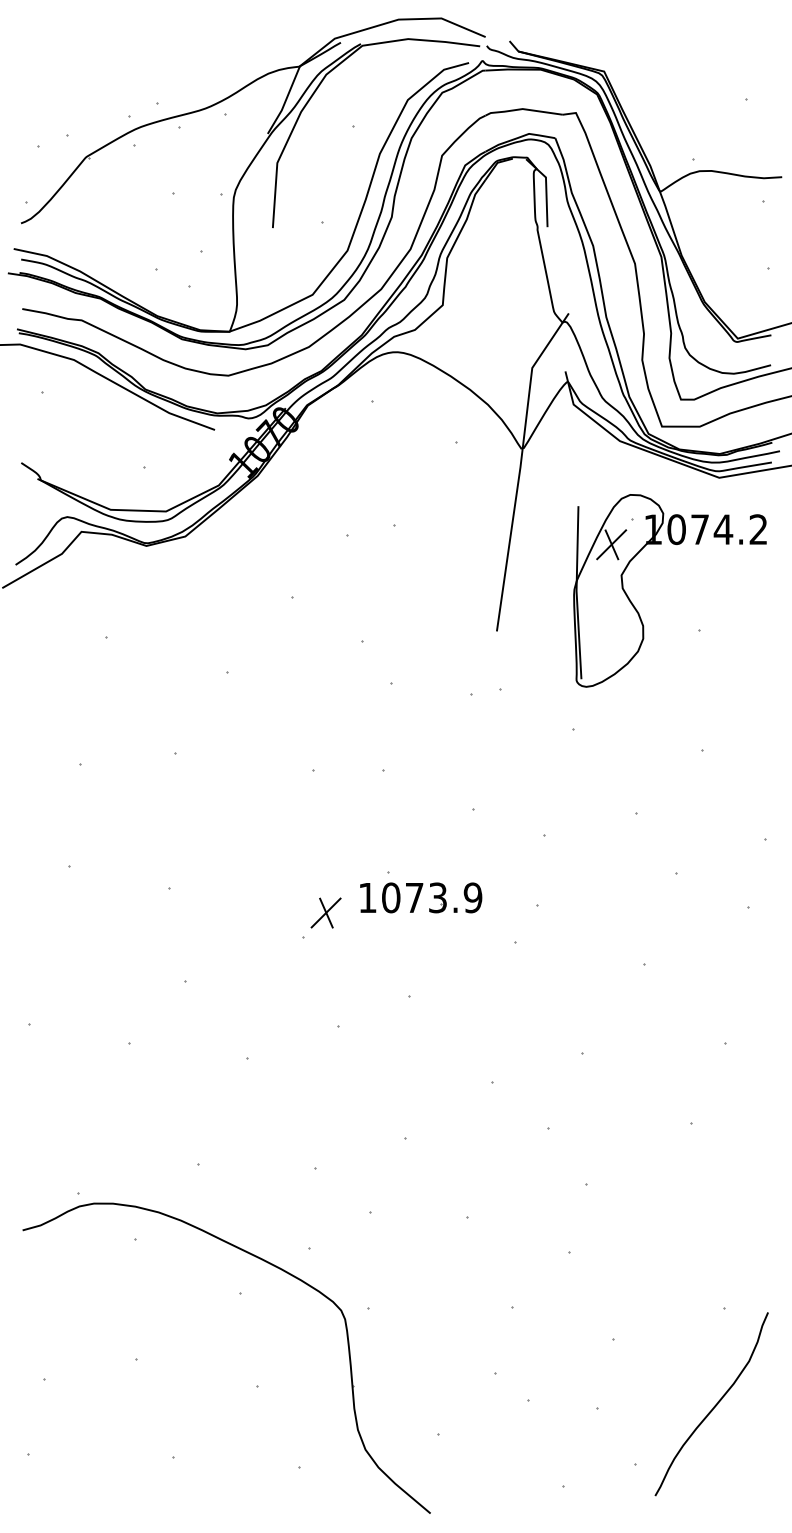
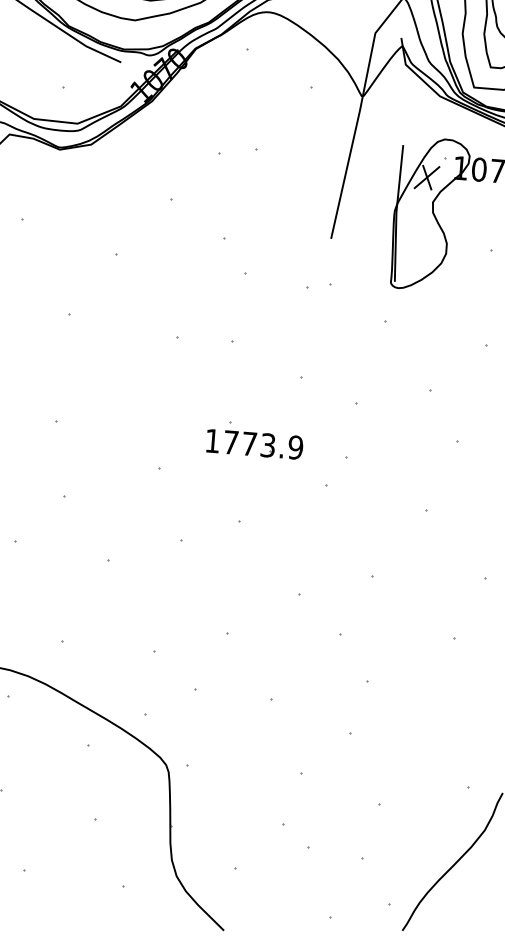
text: (391, 897) -> (231, 442), 1073.9 -> 1773.9
part: (325, 912) -> (178, 449), removed

